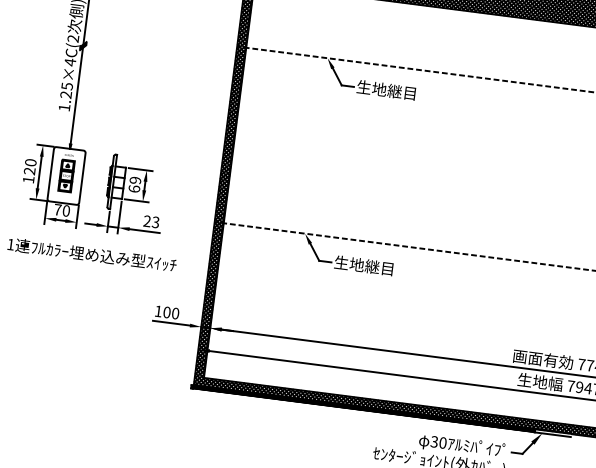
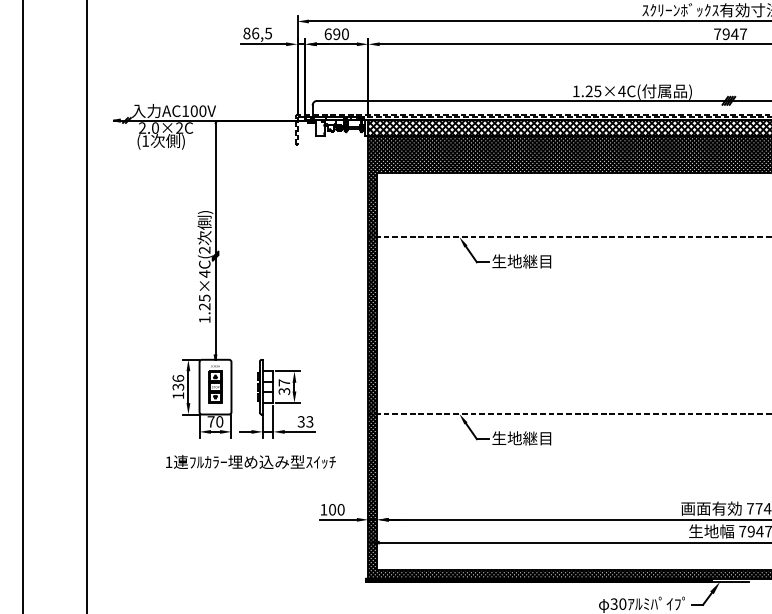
text: (30, 166) -> (178, 382), 120 -> 136
text: (134, 185) -> (284, 387), 69 -> 37
text: (146, 220) -> (300, 421), 23 -> 33

